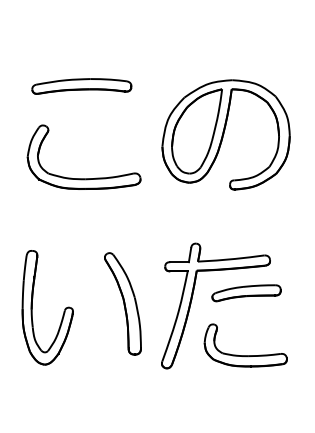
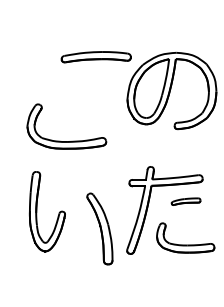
part: (80, 86) -> (95, 57), moved
part: (90, 177) -> (71, 140), moved
part: (245, 293) -> (185, 201), size x0.6
part: (122, 303) -> (99, 228), moved

